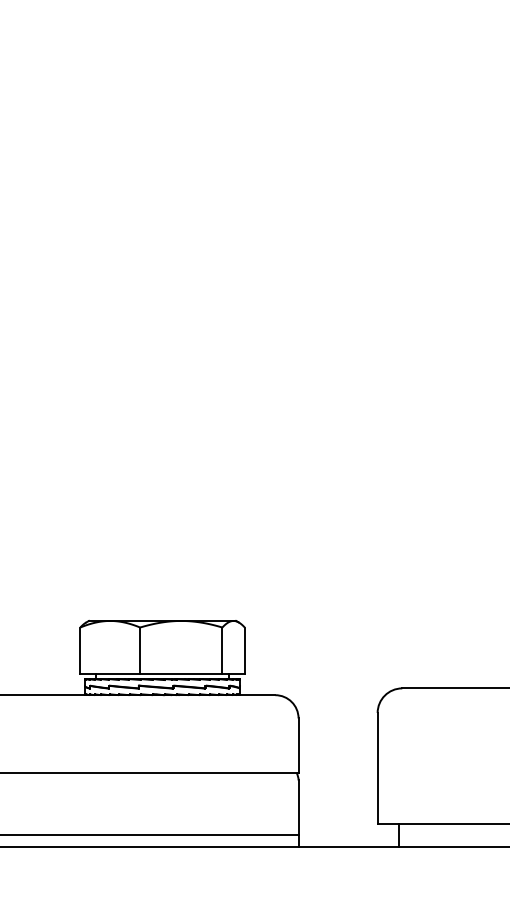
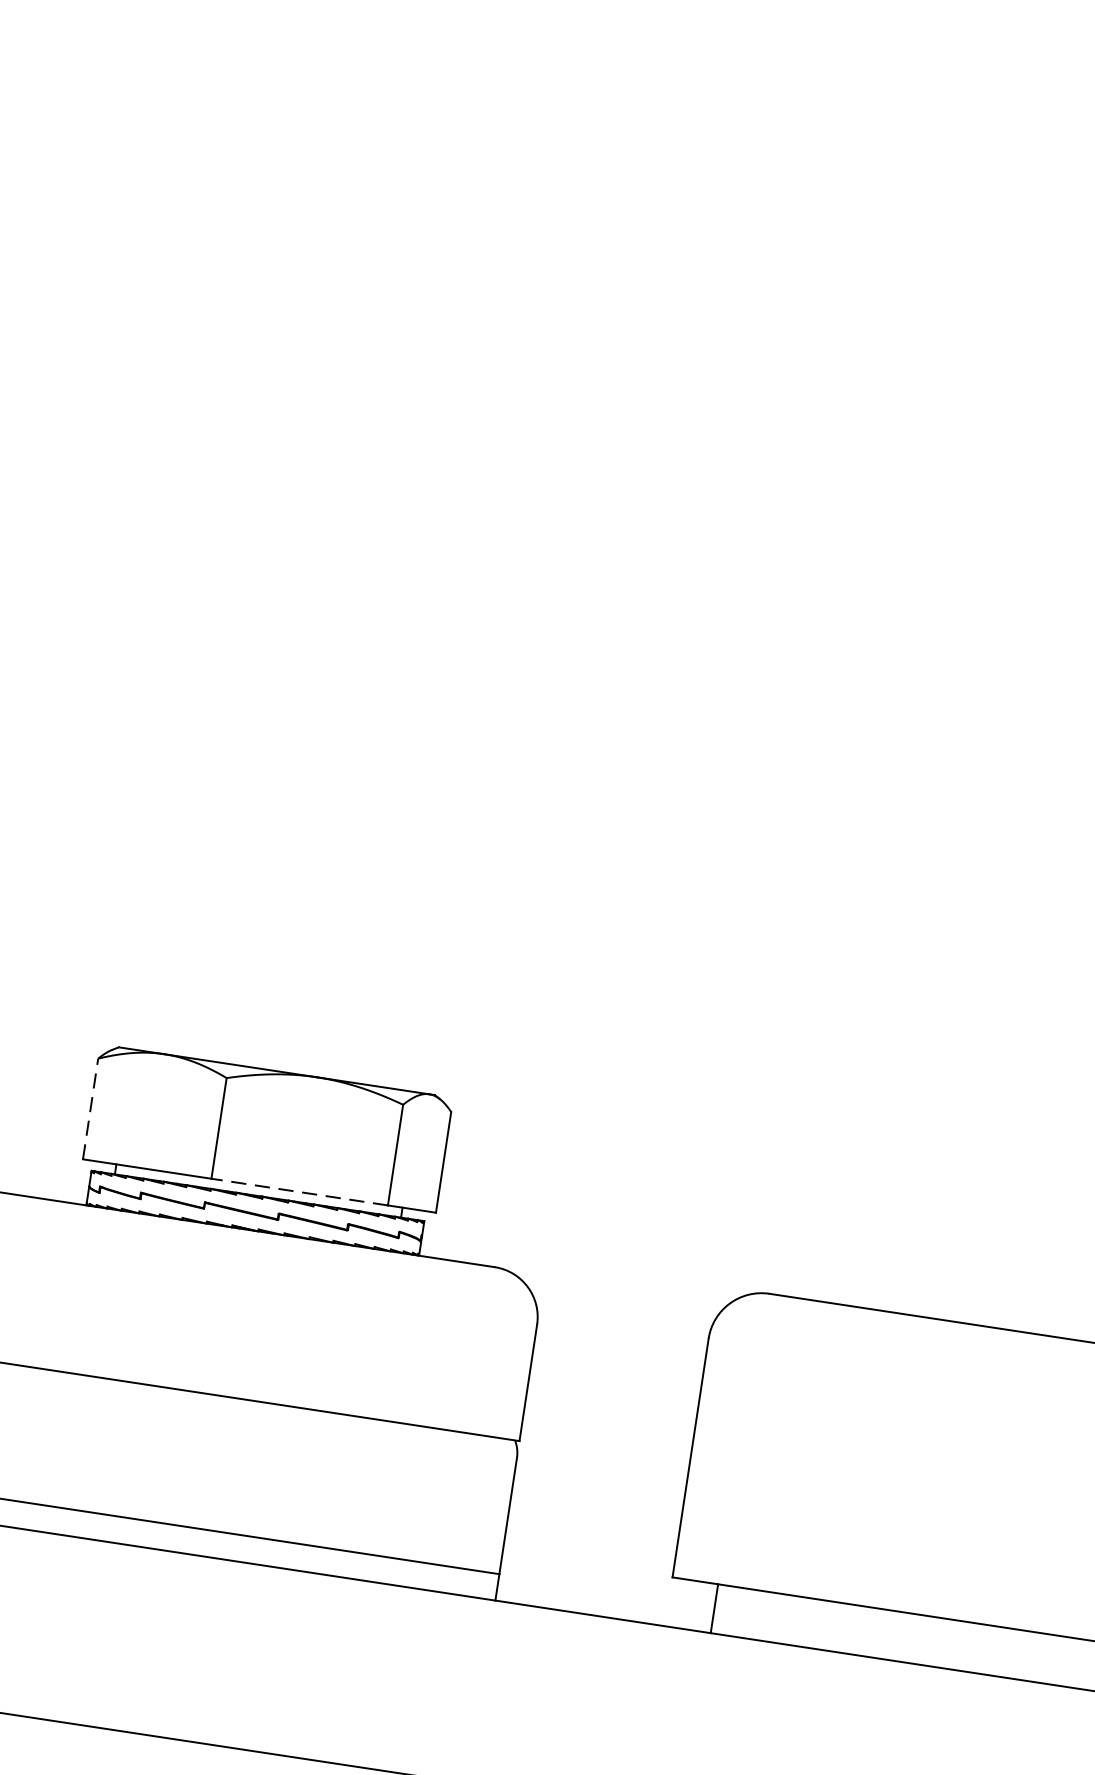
line: (80, 650) -> (91, 1107), solid -> dashed
line: (180, 674) -> (297, 1191), solid -> dashed

